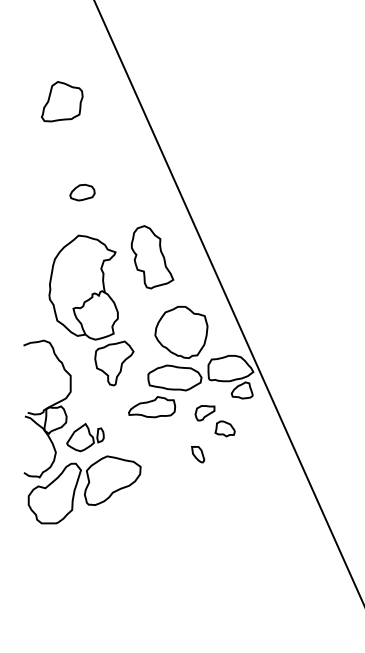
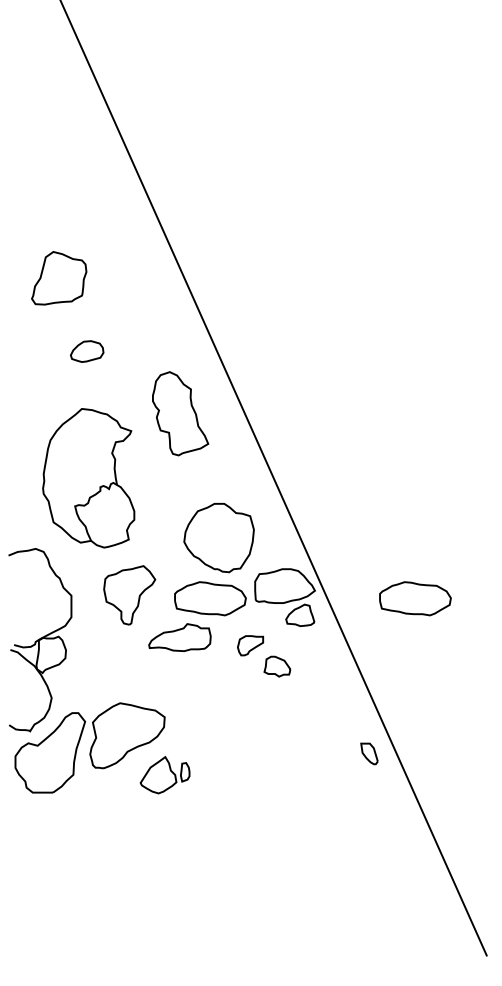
part: (62, 101) -> (59, 278), moved
part: (152, 257) -> (180, 413), moved
part: (114, 363) -> (129, 595), moved
part: (328, 377) -> (415, 598), added
part: (84, 437) -> (164, 775), moved
part: (198, 454) -> (369, 753), moved

